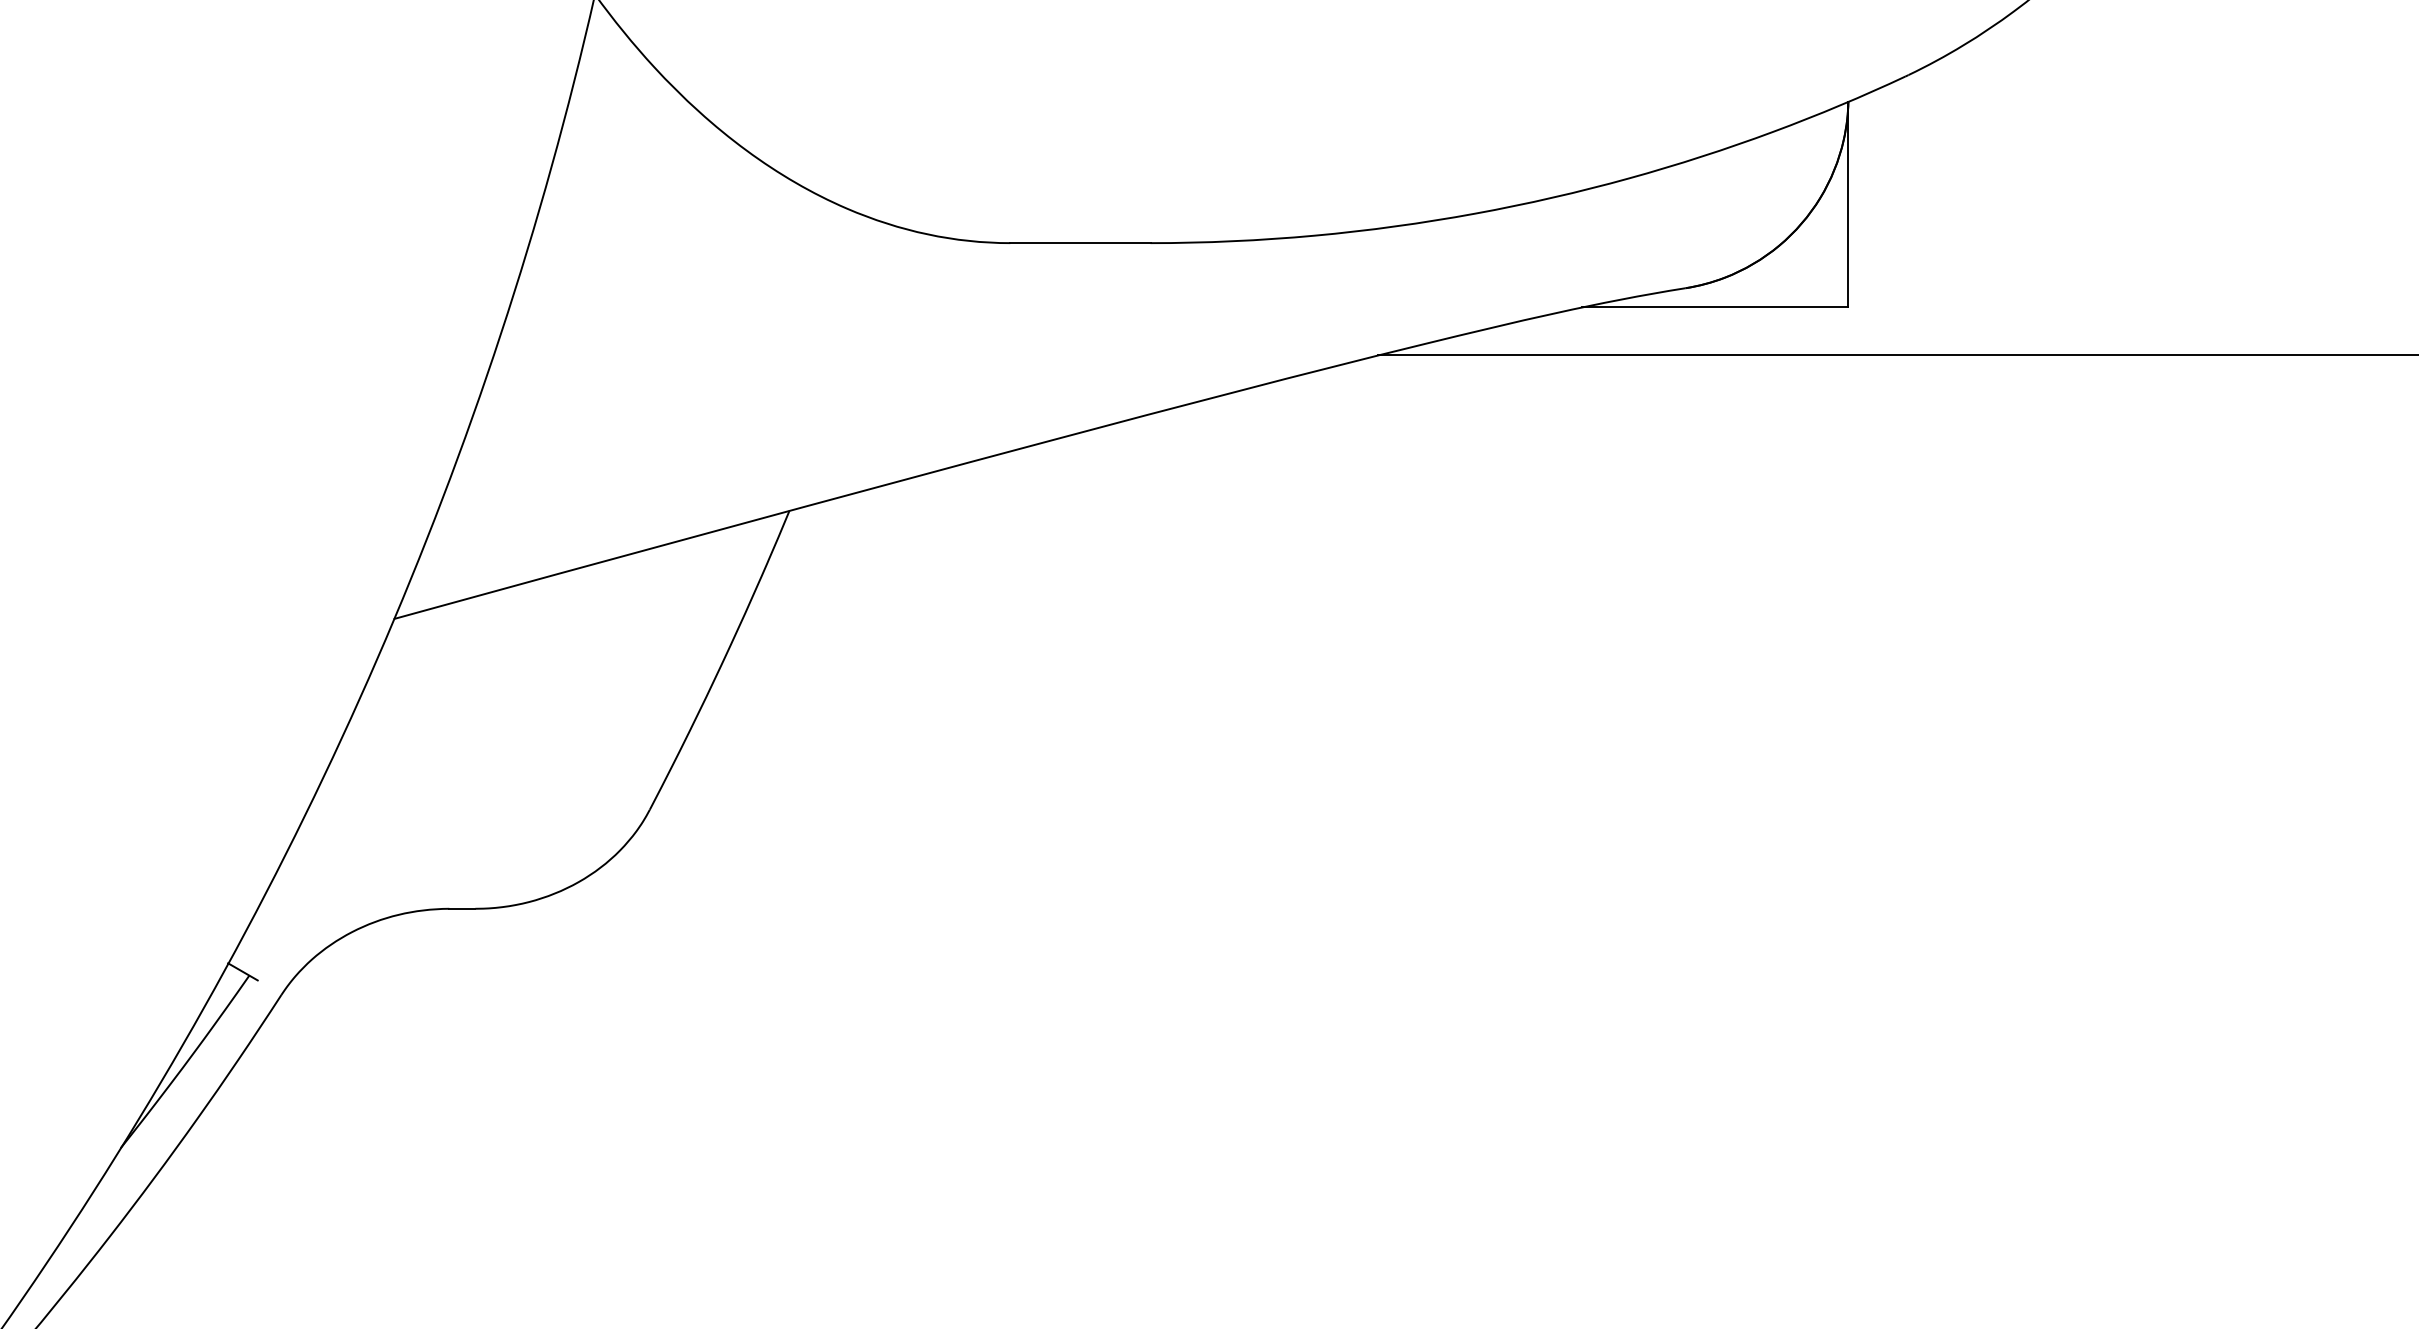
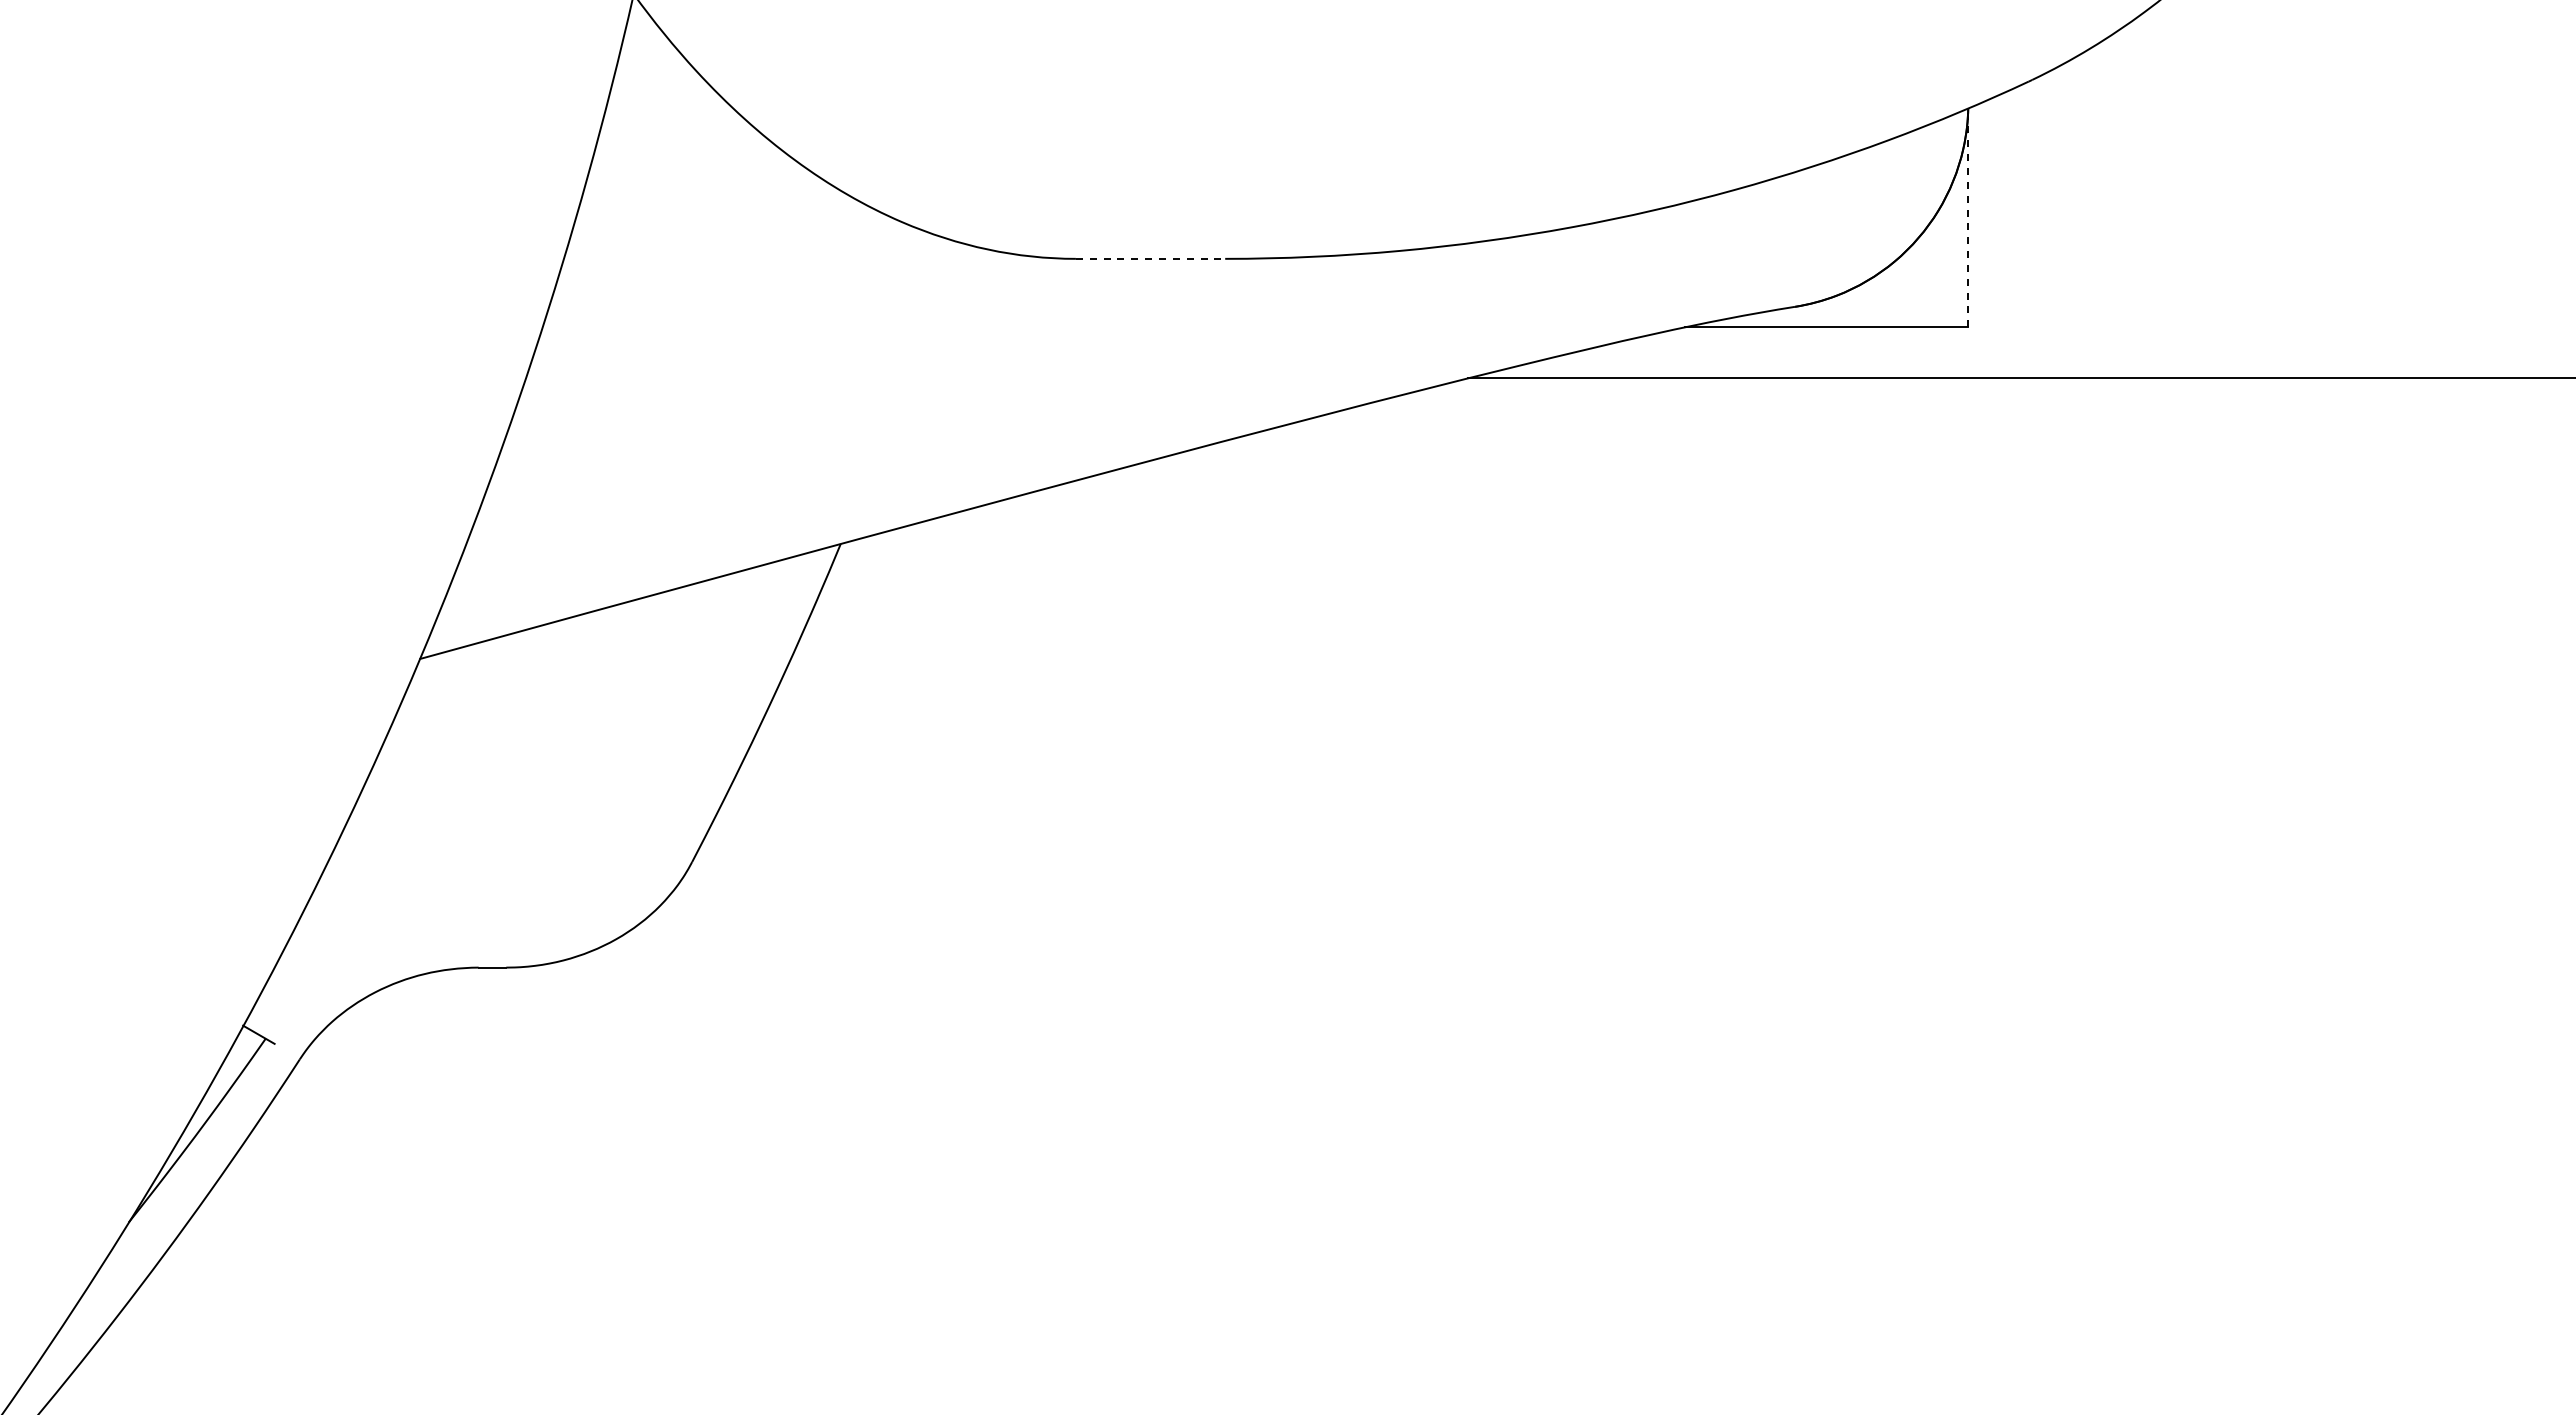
line: (1848, 204) -> (1968, 217), solid -> dashed
line: (1080, 242) -> (1150, 258), solid -> dashed

